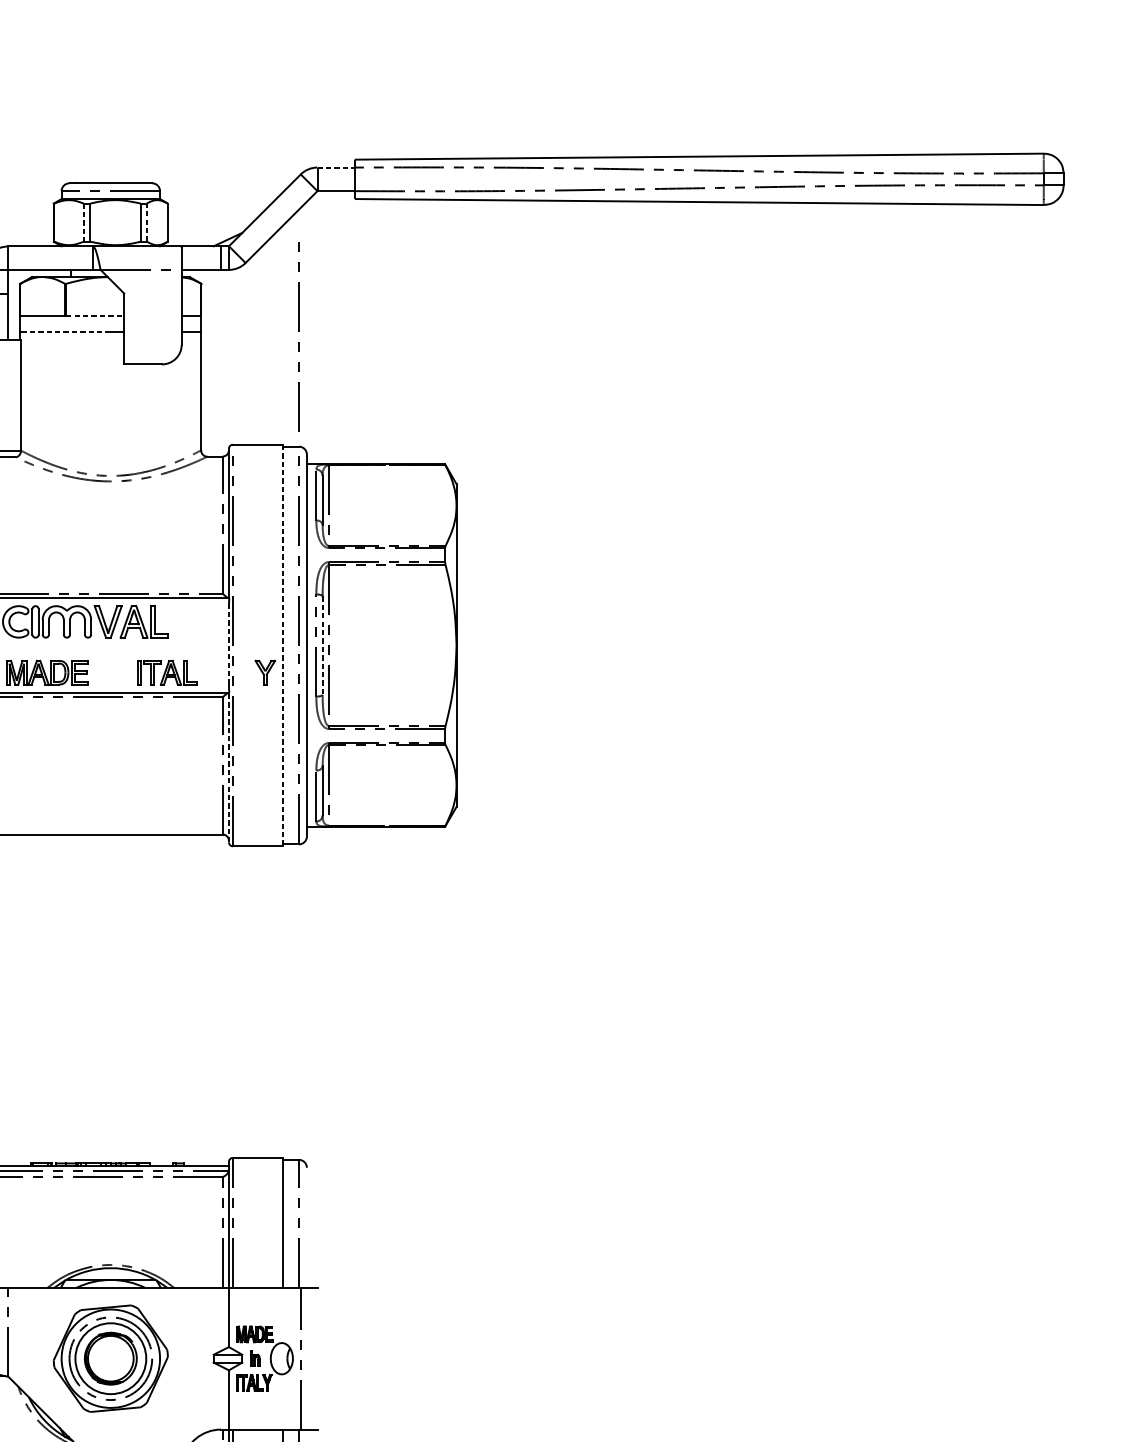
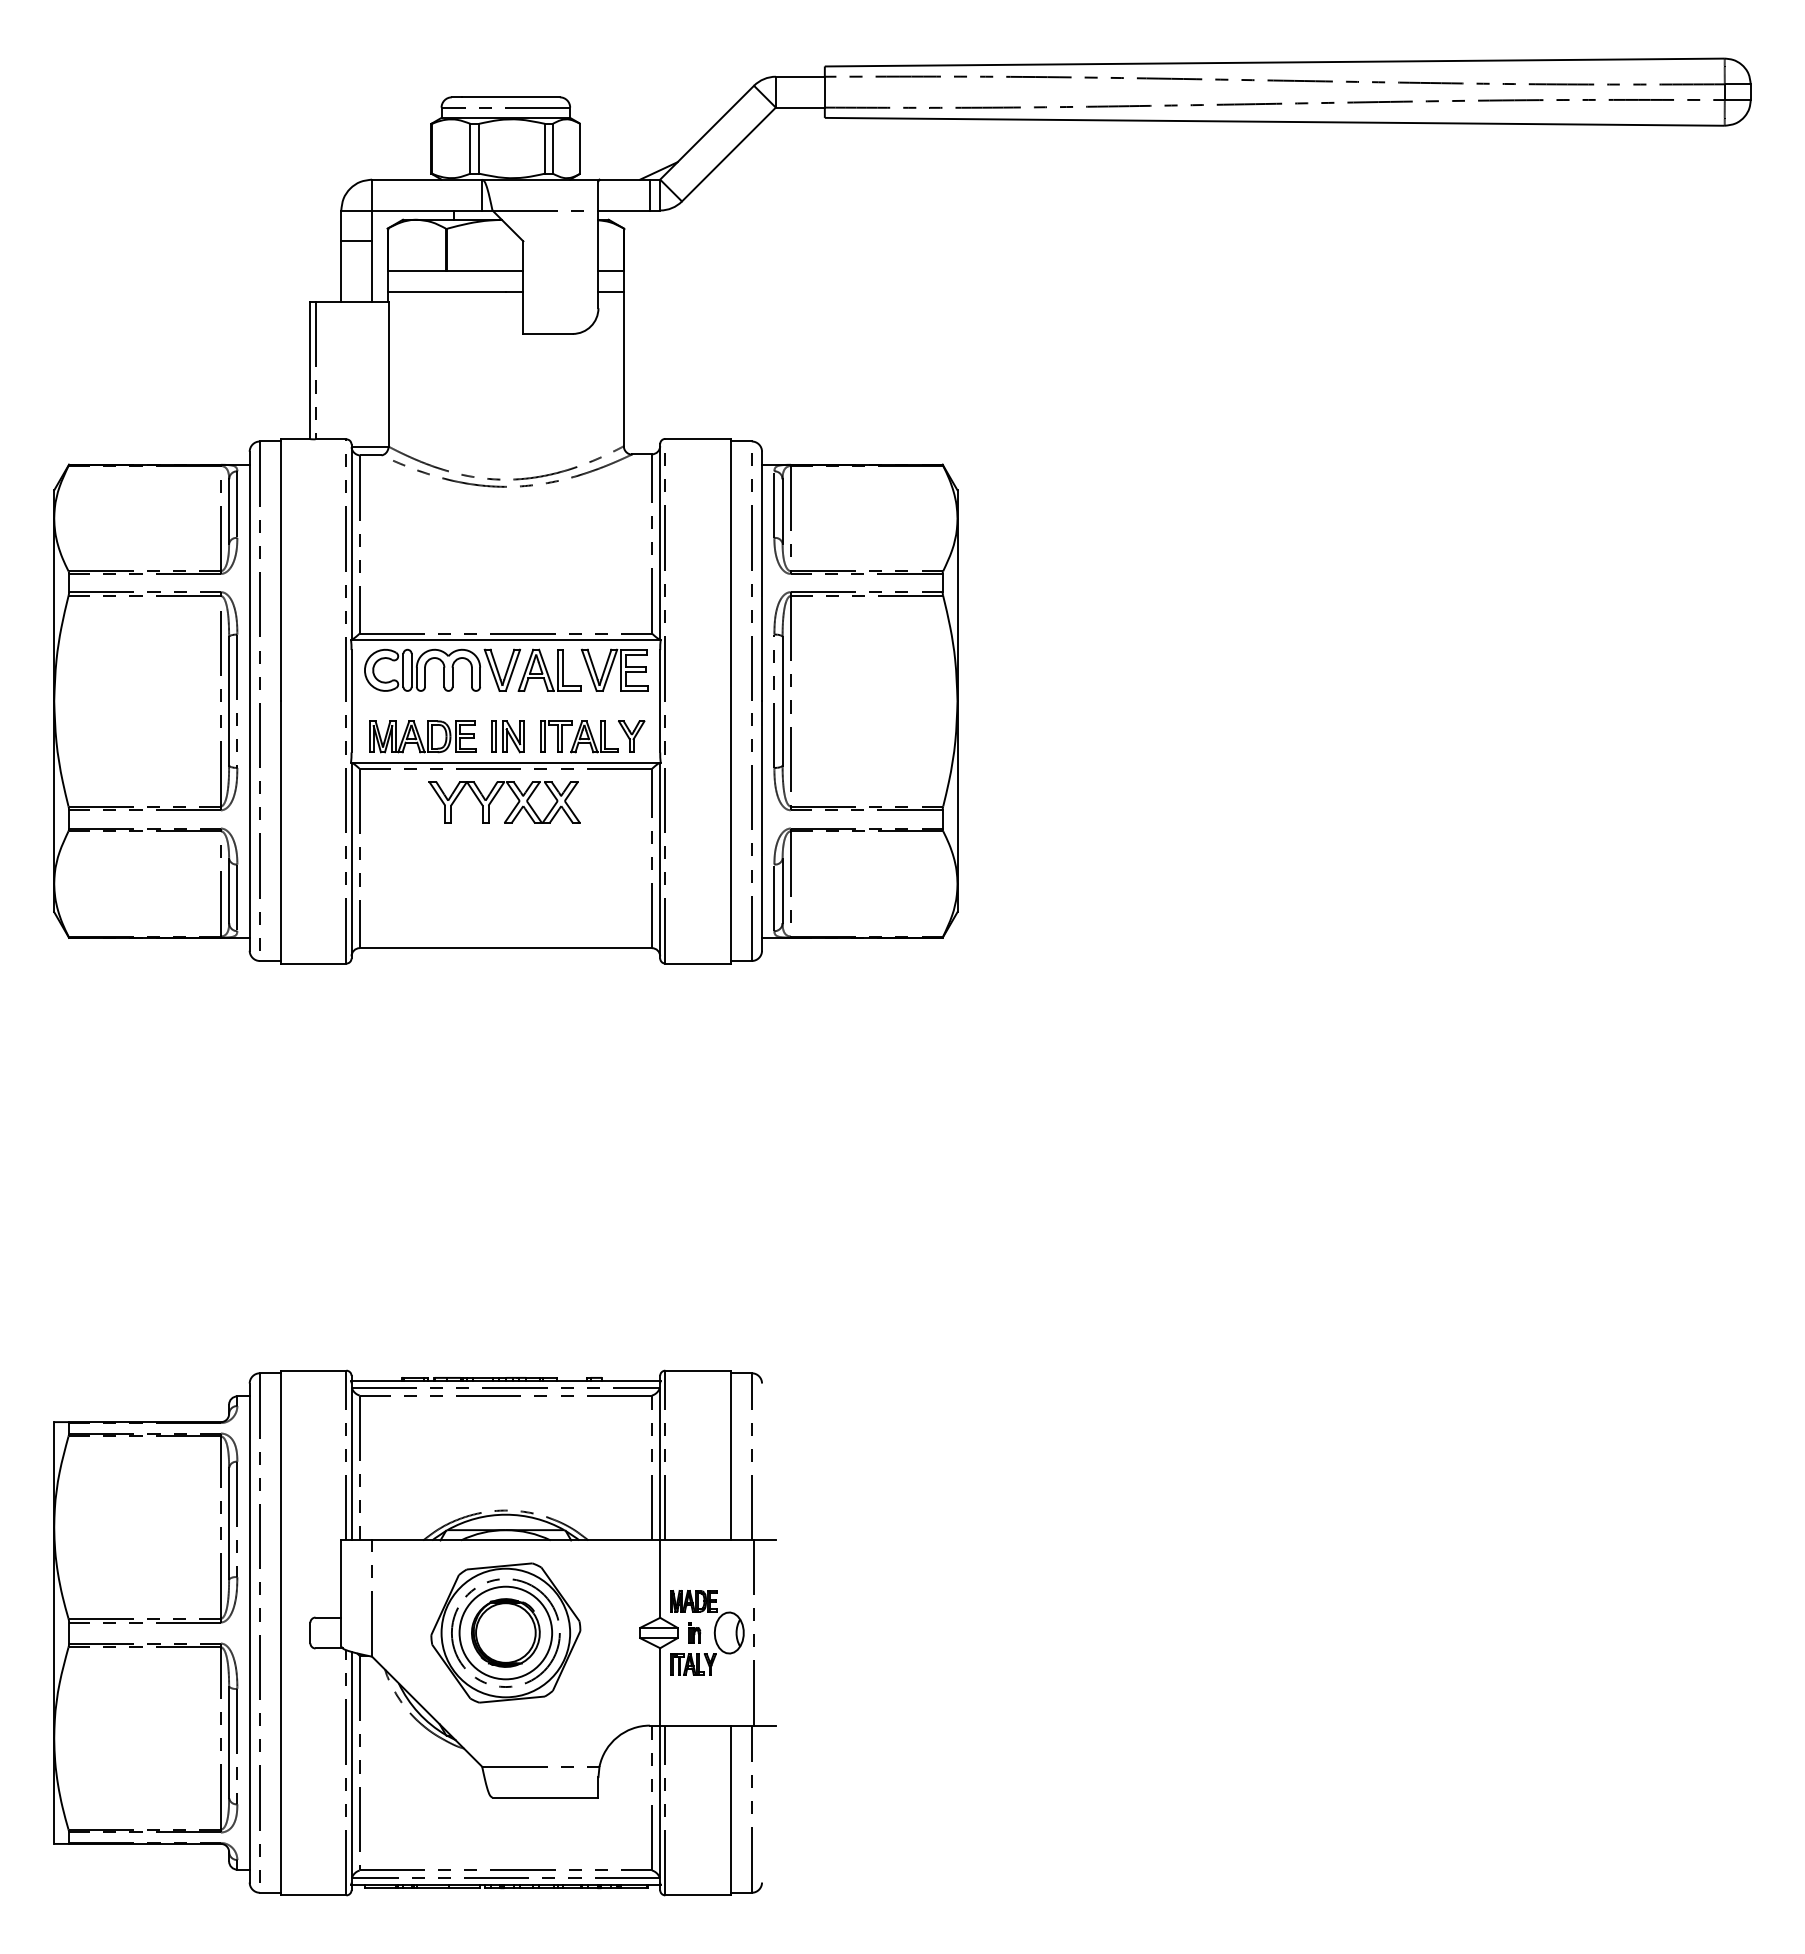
line: (336, 167) -> (800, 76), dashed -> solid
line: (83, 222) -> (470, 148), dashed -> solid
line: (146, 222) -> (552, 148), dashed -> solid
line: (95, 316) -> (485, 271), dashed -> solid
line: (65, 331) -> (446, 291), dashed -> solid
line: (298, 331) -> (751, 291), removed
part: (193, 621) -> (614, 669), added
line: (229, 644) -> (660, 700), dashed -> solid
line: (283, 645) -> (731, 701), dashed -> solid
line: (322, 645) -> (782, 701), dashed -> solid
part: (112, 672) -> (507, 736), added
part: (265, 672) -> (631, 736), moved
part: (102, 719) -> (495, 797), added
line: (229, 767) -> (660, 860), dashed -> solid

